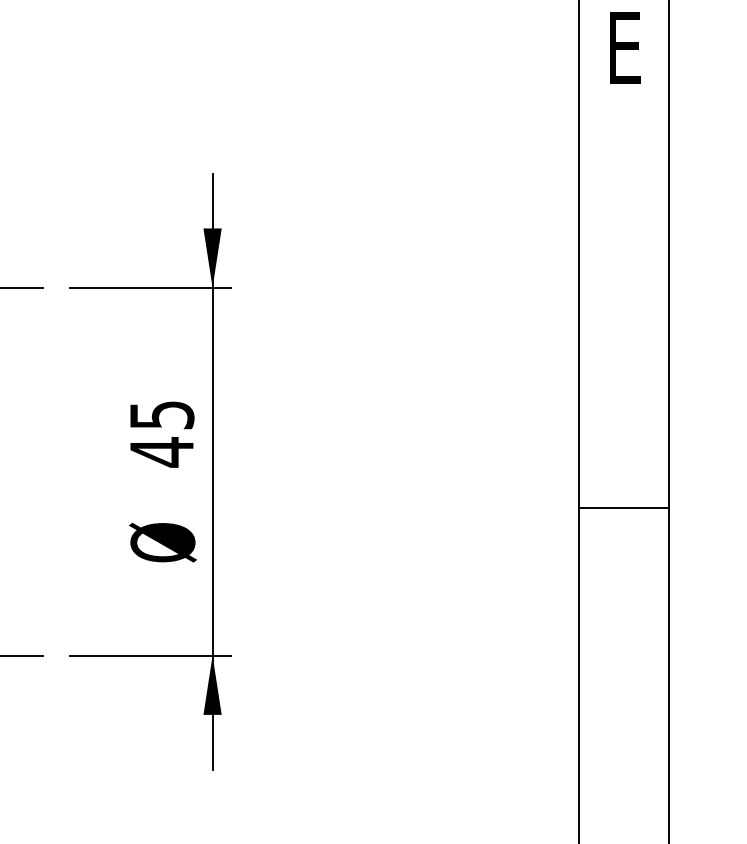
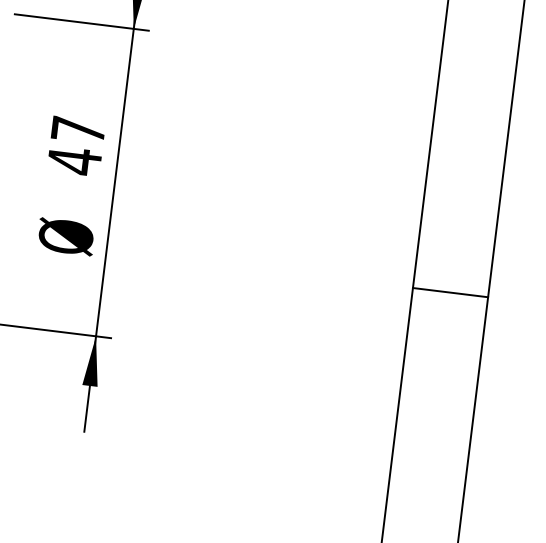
text: (162, 415) -> (78, 130), 45 -> 47
line: (623, 507) -> (450, 292), moved

